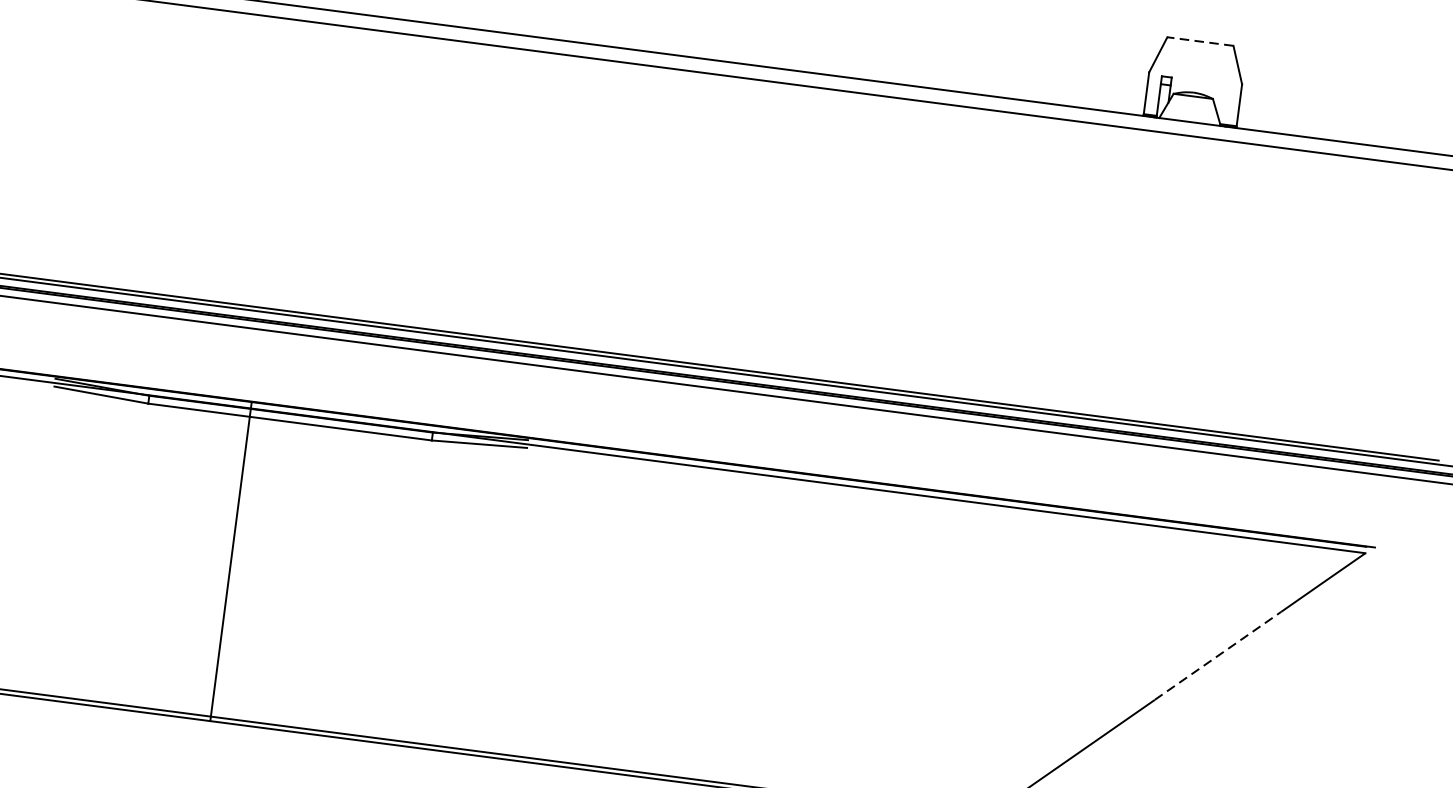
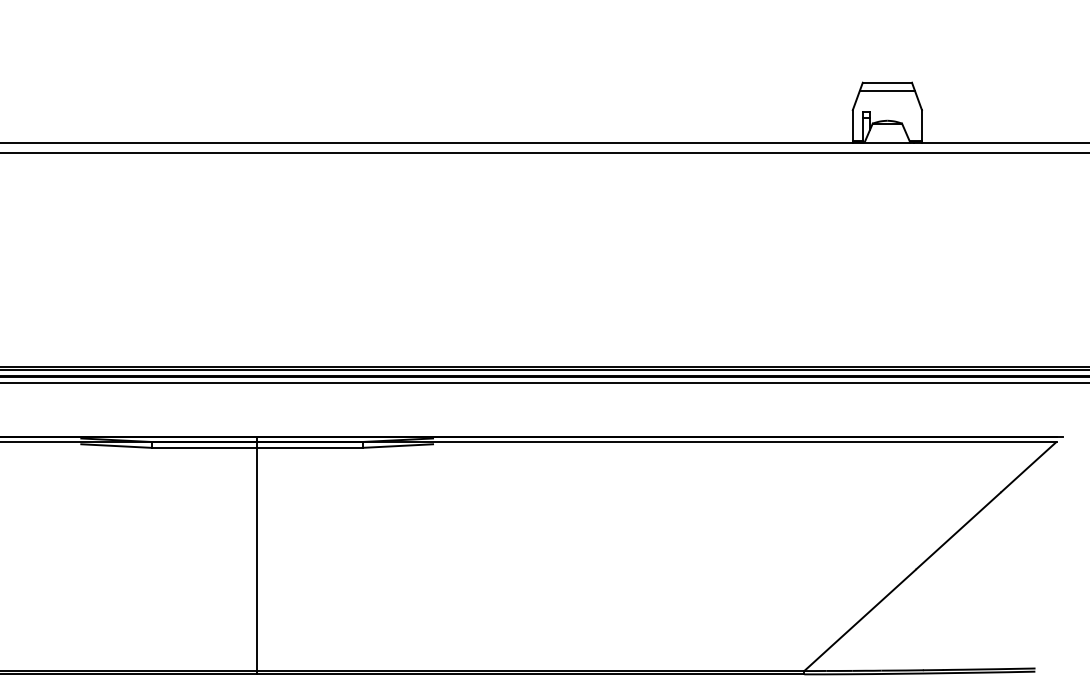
line: (1200, 41) -> (887, 82), dashed -> solid
line: (1197, 51) -> (886, 90), added
line: (231, 561) -> (257, 555), moved
line: (1217, 655) -> (958, 530), dashed -> solid

